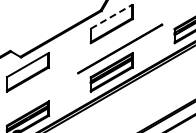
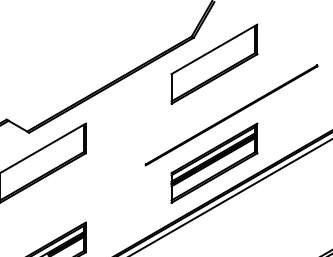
line: (112, 16) -> (215, 49), dashed -> solid

